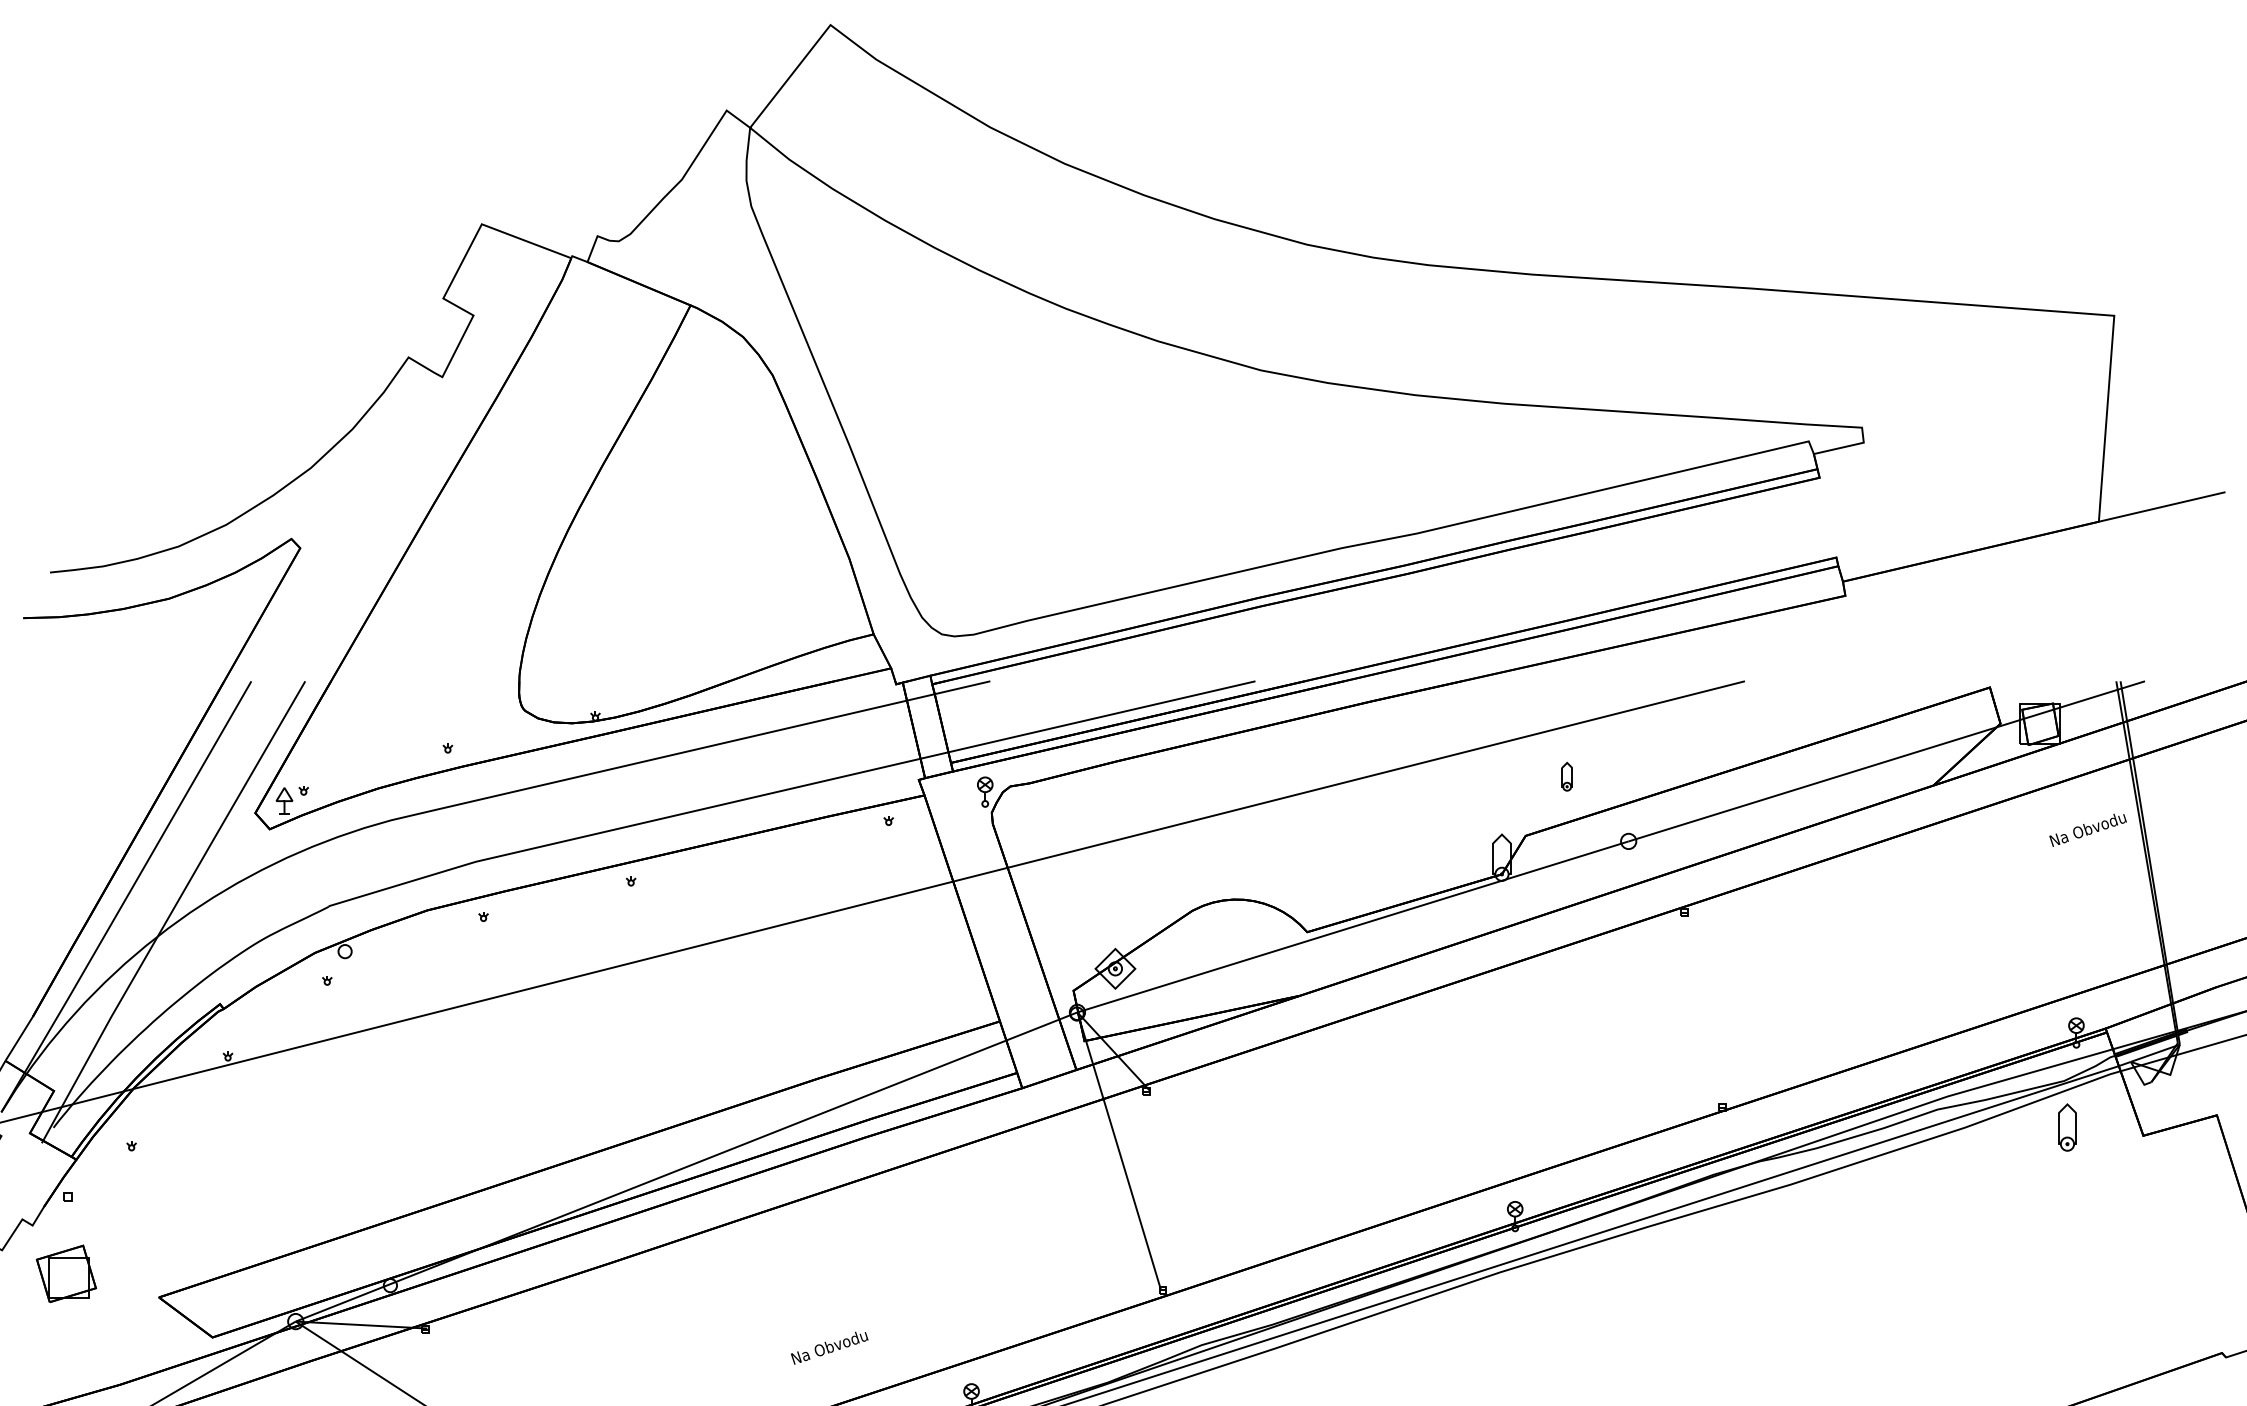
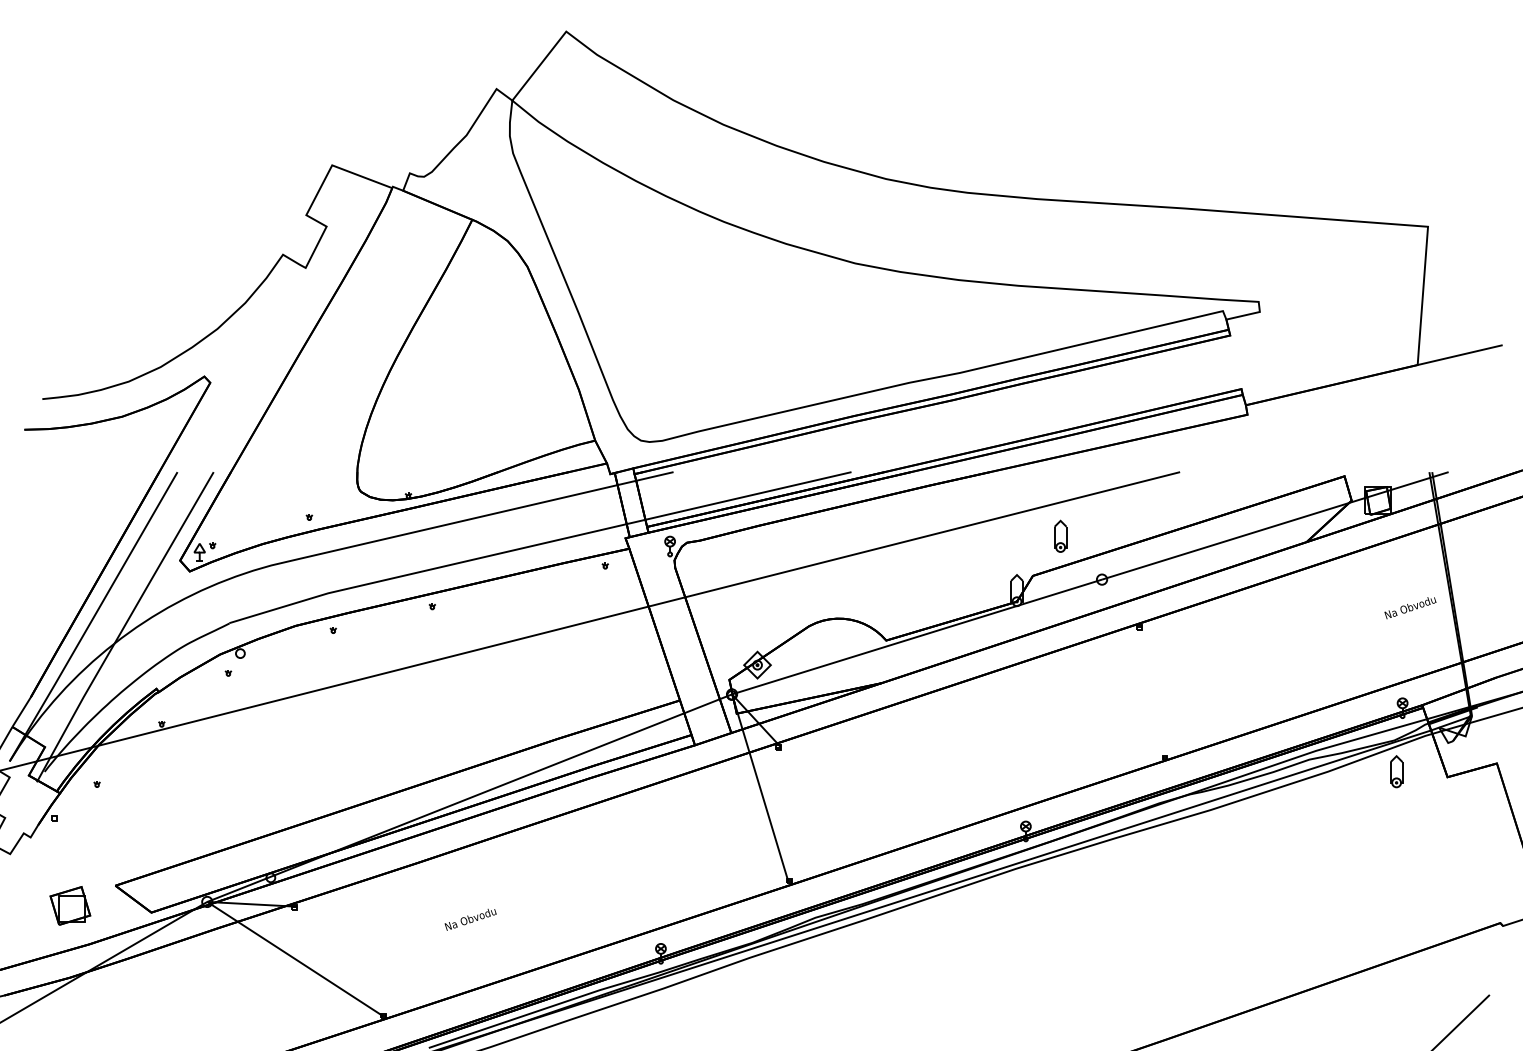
part: (1566, 775) -> (1060, 535), size x1.67
text: (2088, 830) -> (1410, 608), moved
part: (66, 1273) -> (70, 905), moved
text: (829, 1347) -> (470, 919), moved

